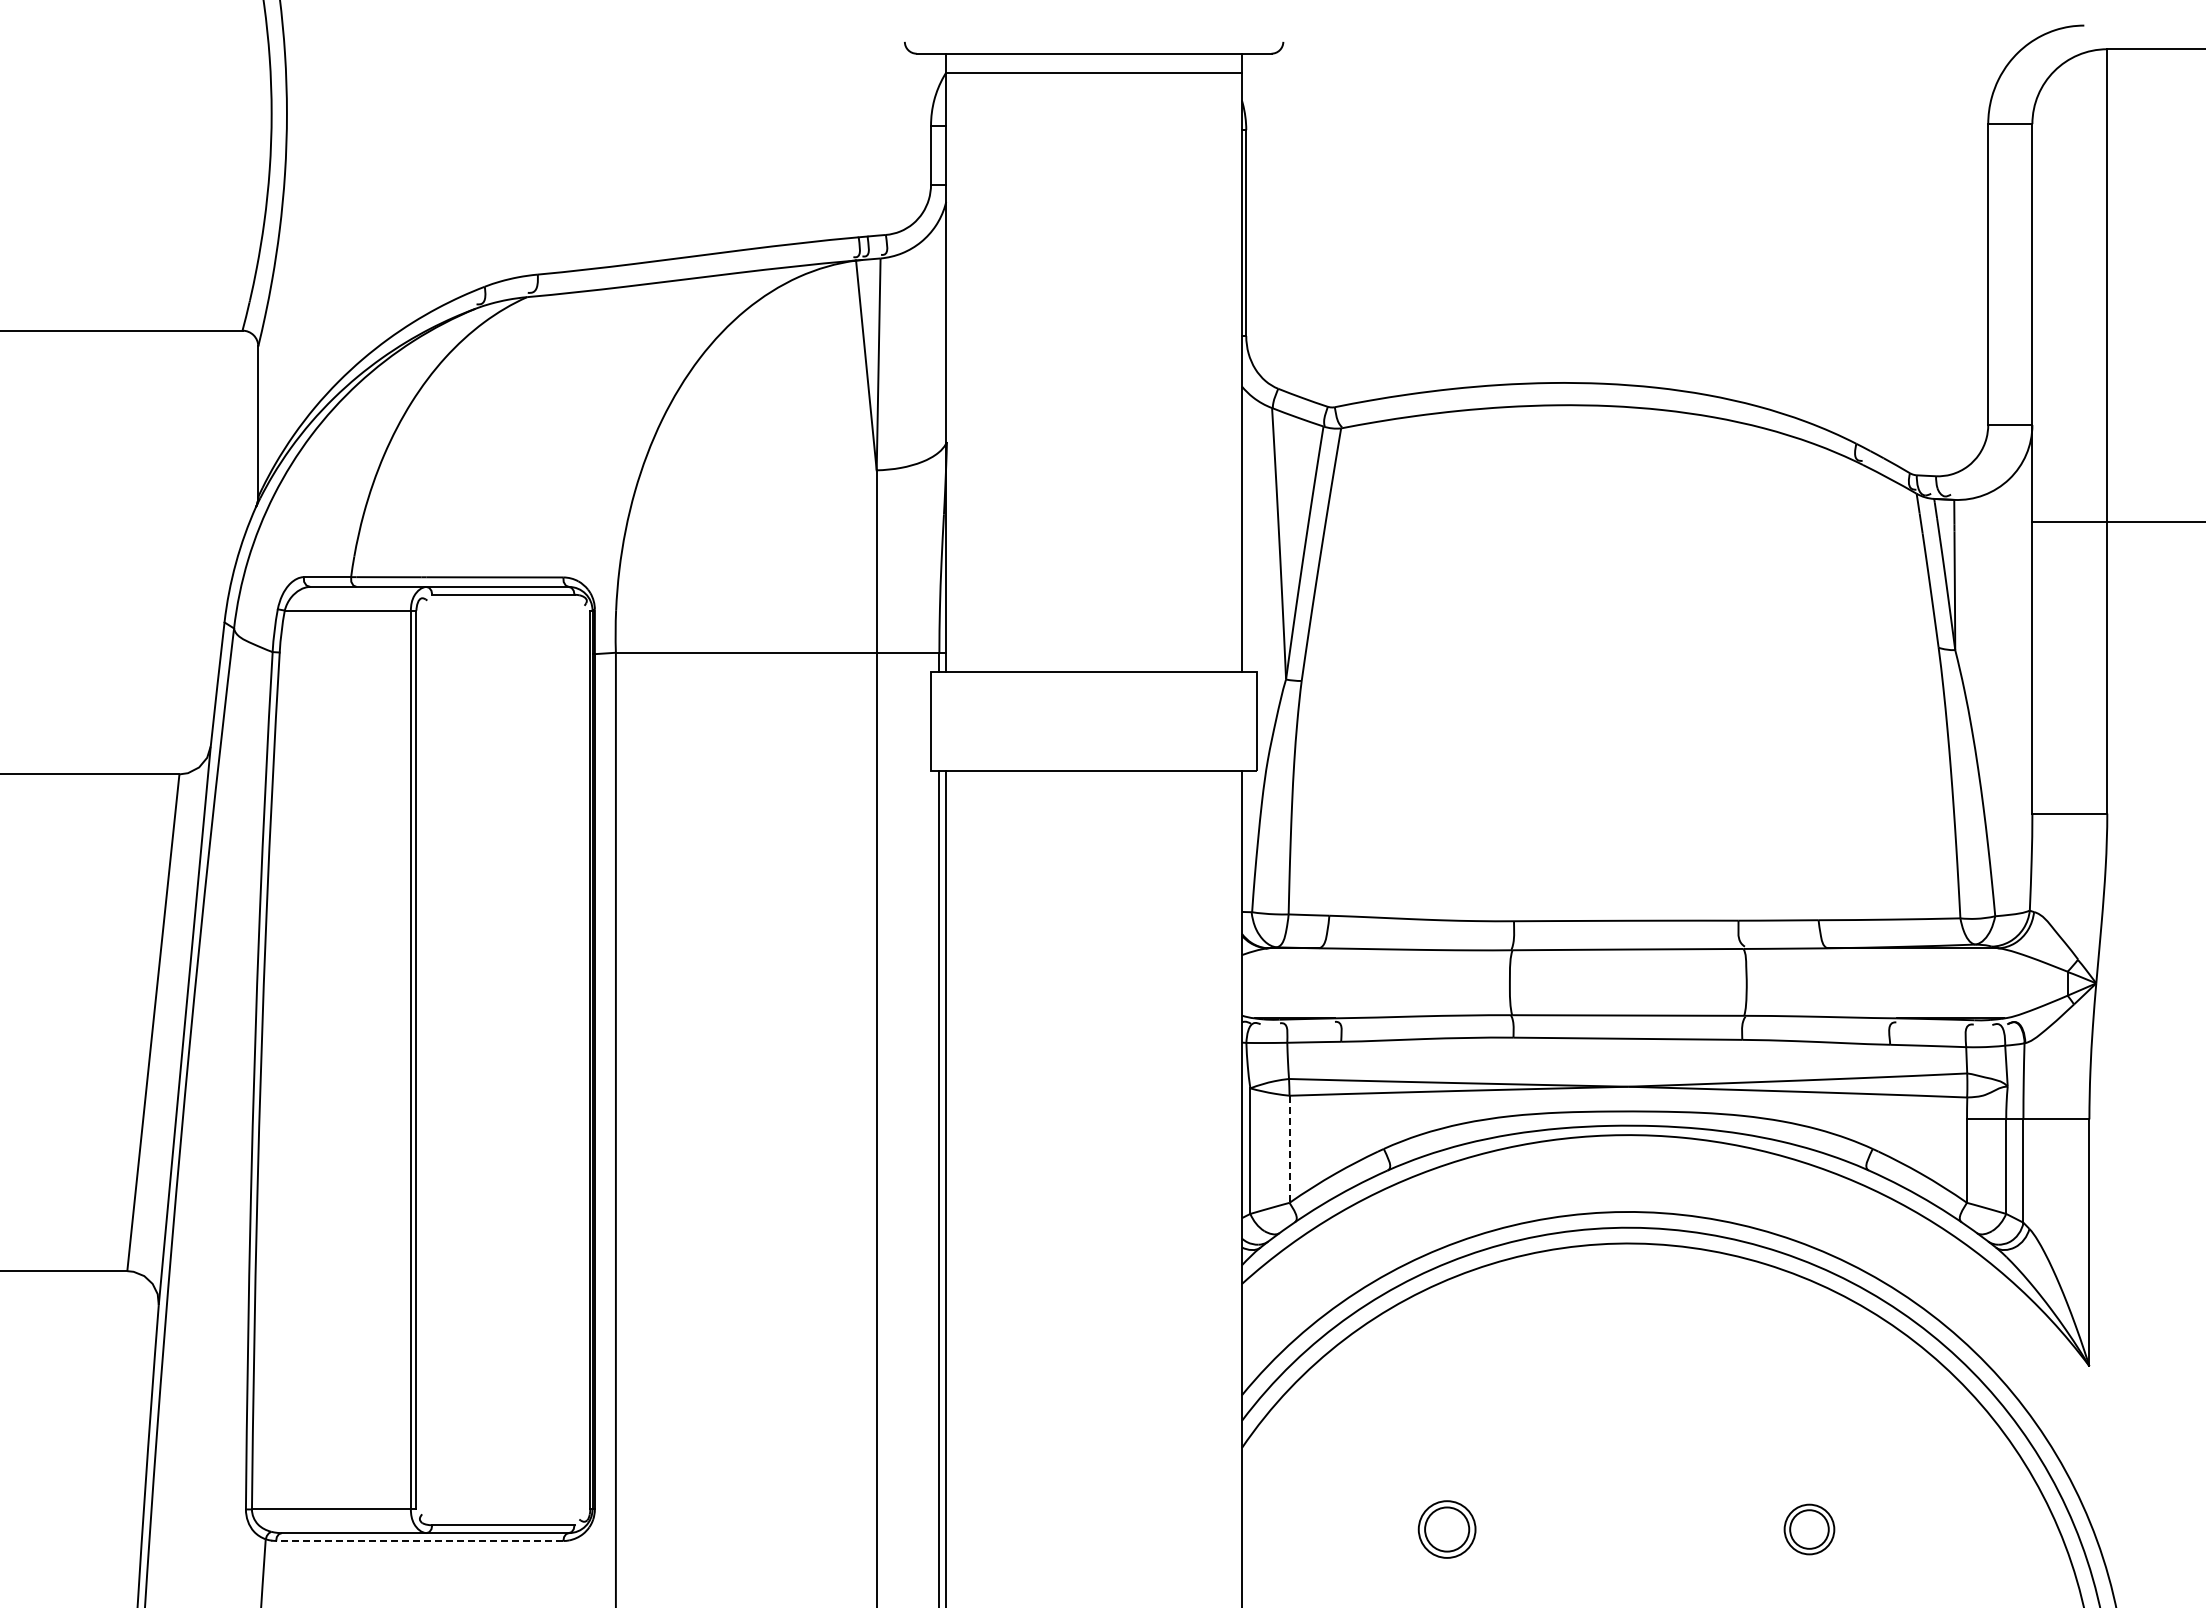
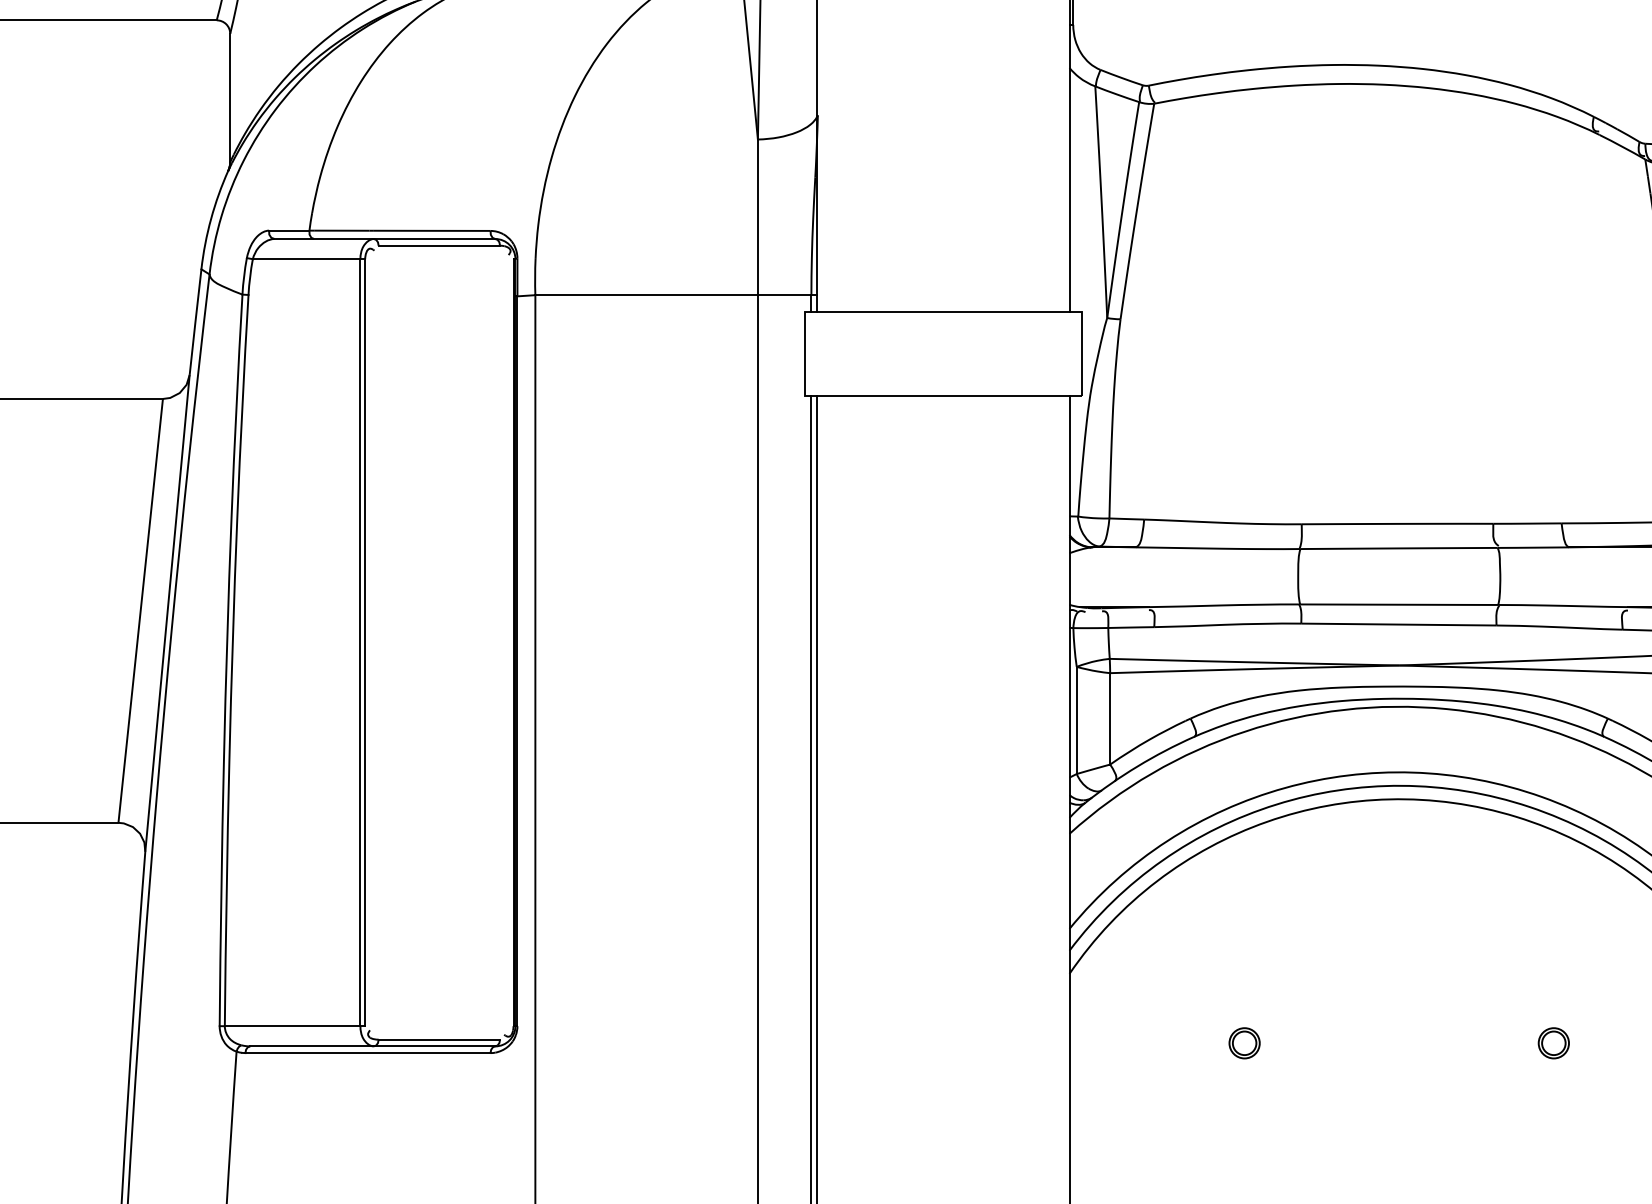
line: (1289, 1149) -> (1110, 719), dashed -> solid
part: (1446, 1529) -> (1244, 1043), size x0.62
part: (1809, 1529) -> (1553, 1043), size x0.71
line: (419, 1541) -> (367, 1053), dashed -> solid

